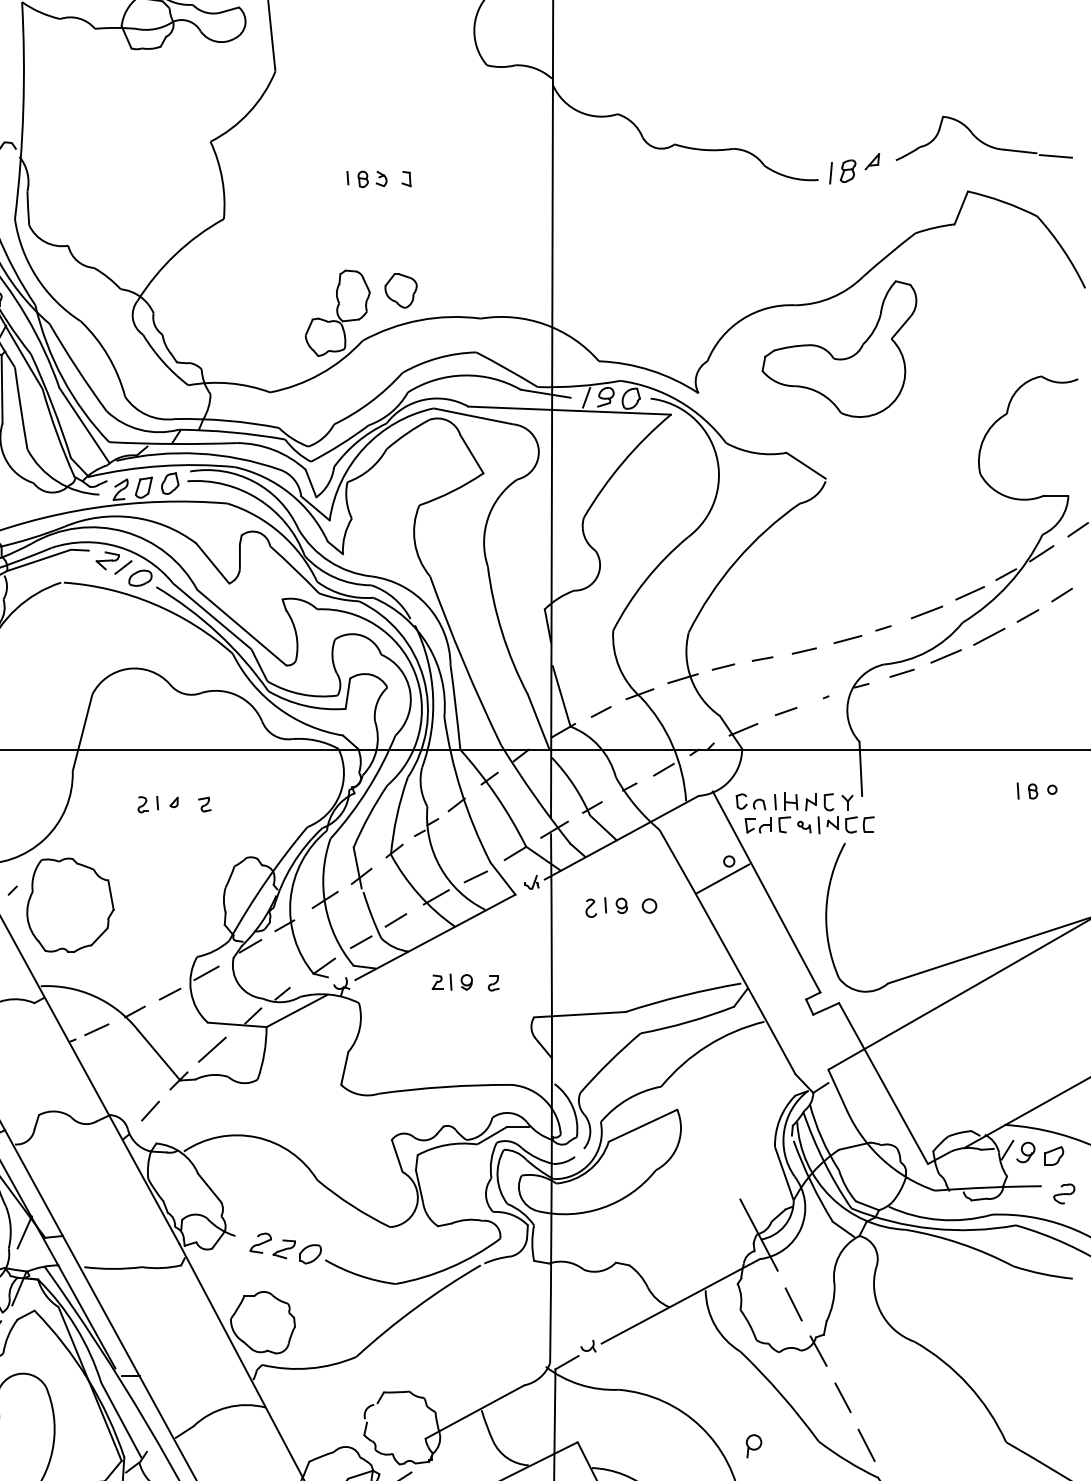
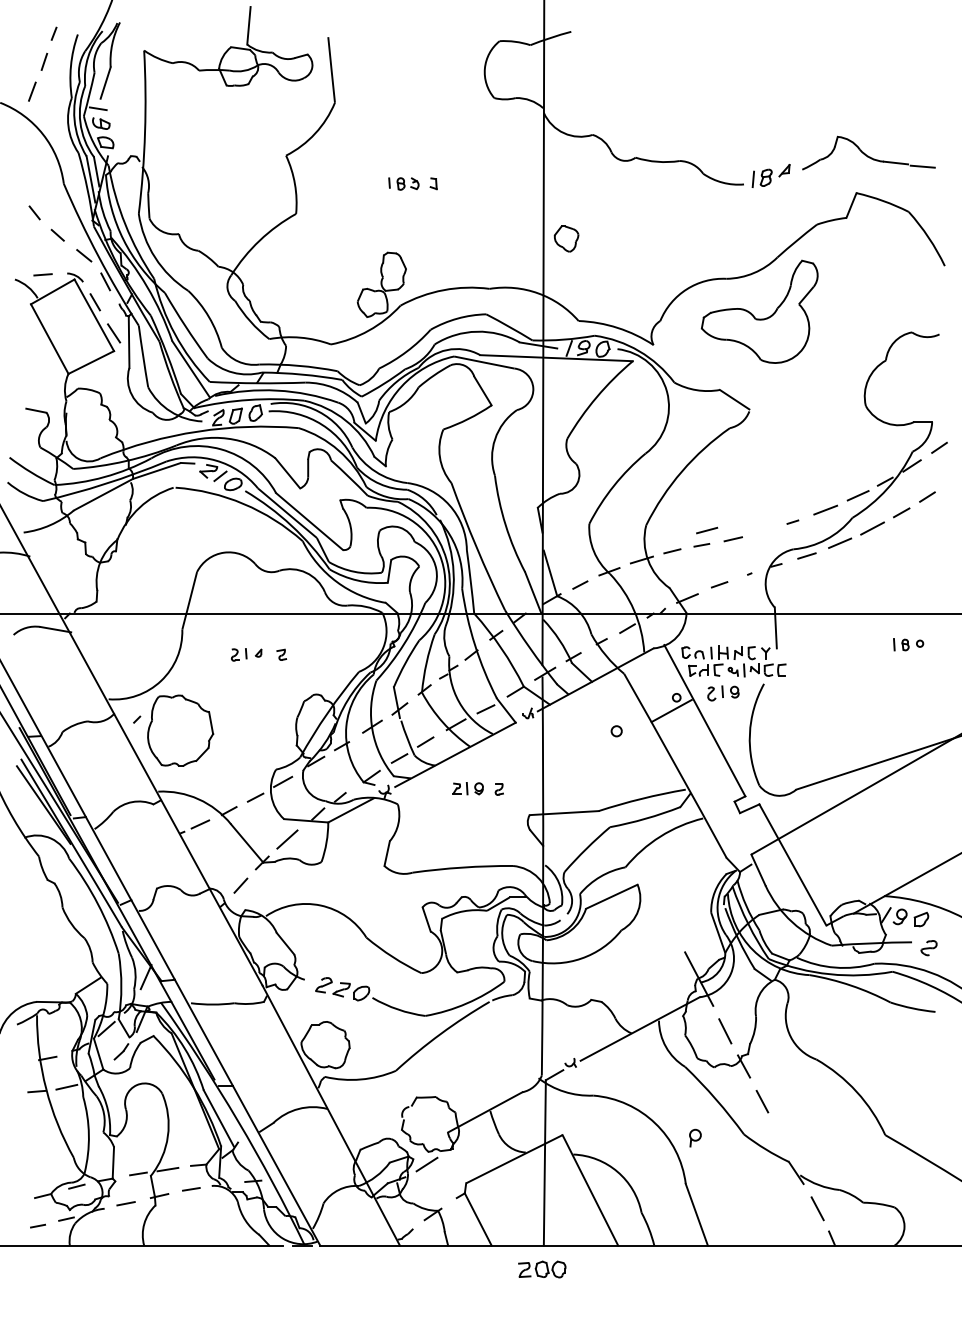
part: (400, 290) -> (566, 238), moved
line: (848, 639) -> (707, 530), moved
part: (606, 907) -> (723, 693), moved
line: (867, 1445) -> (780, 1137), removed

